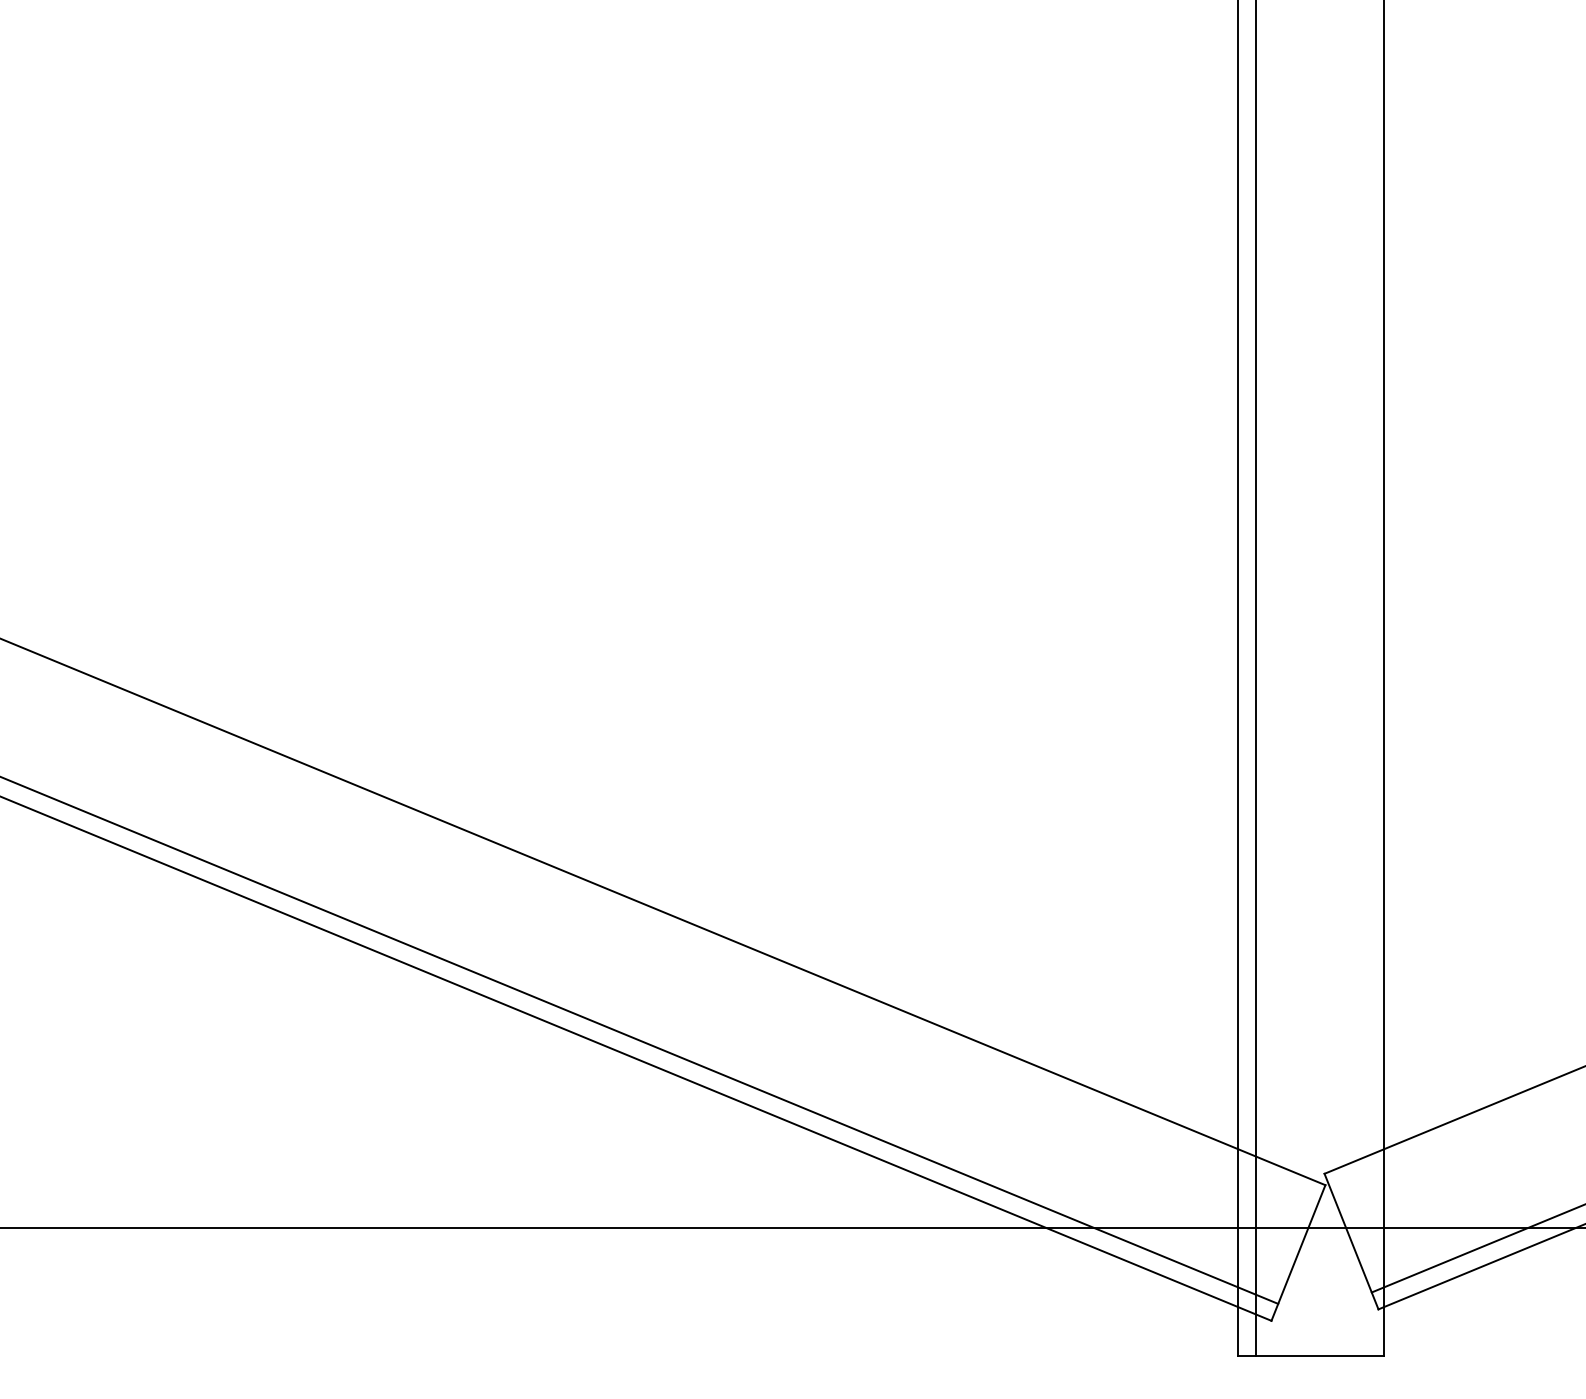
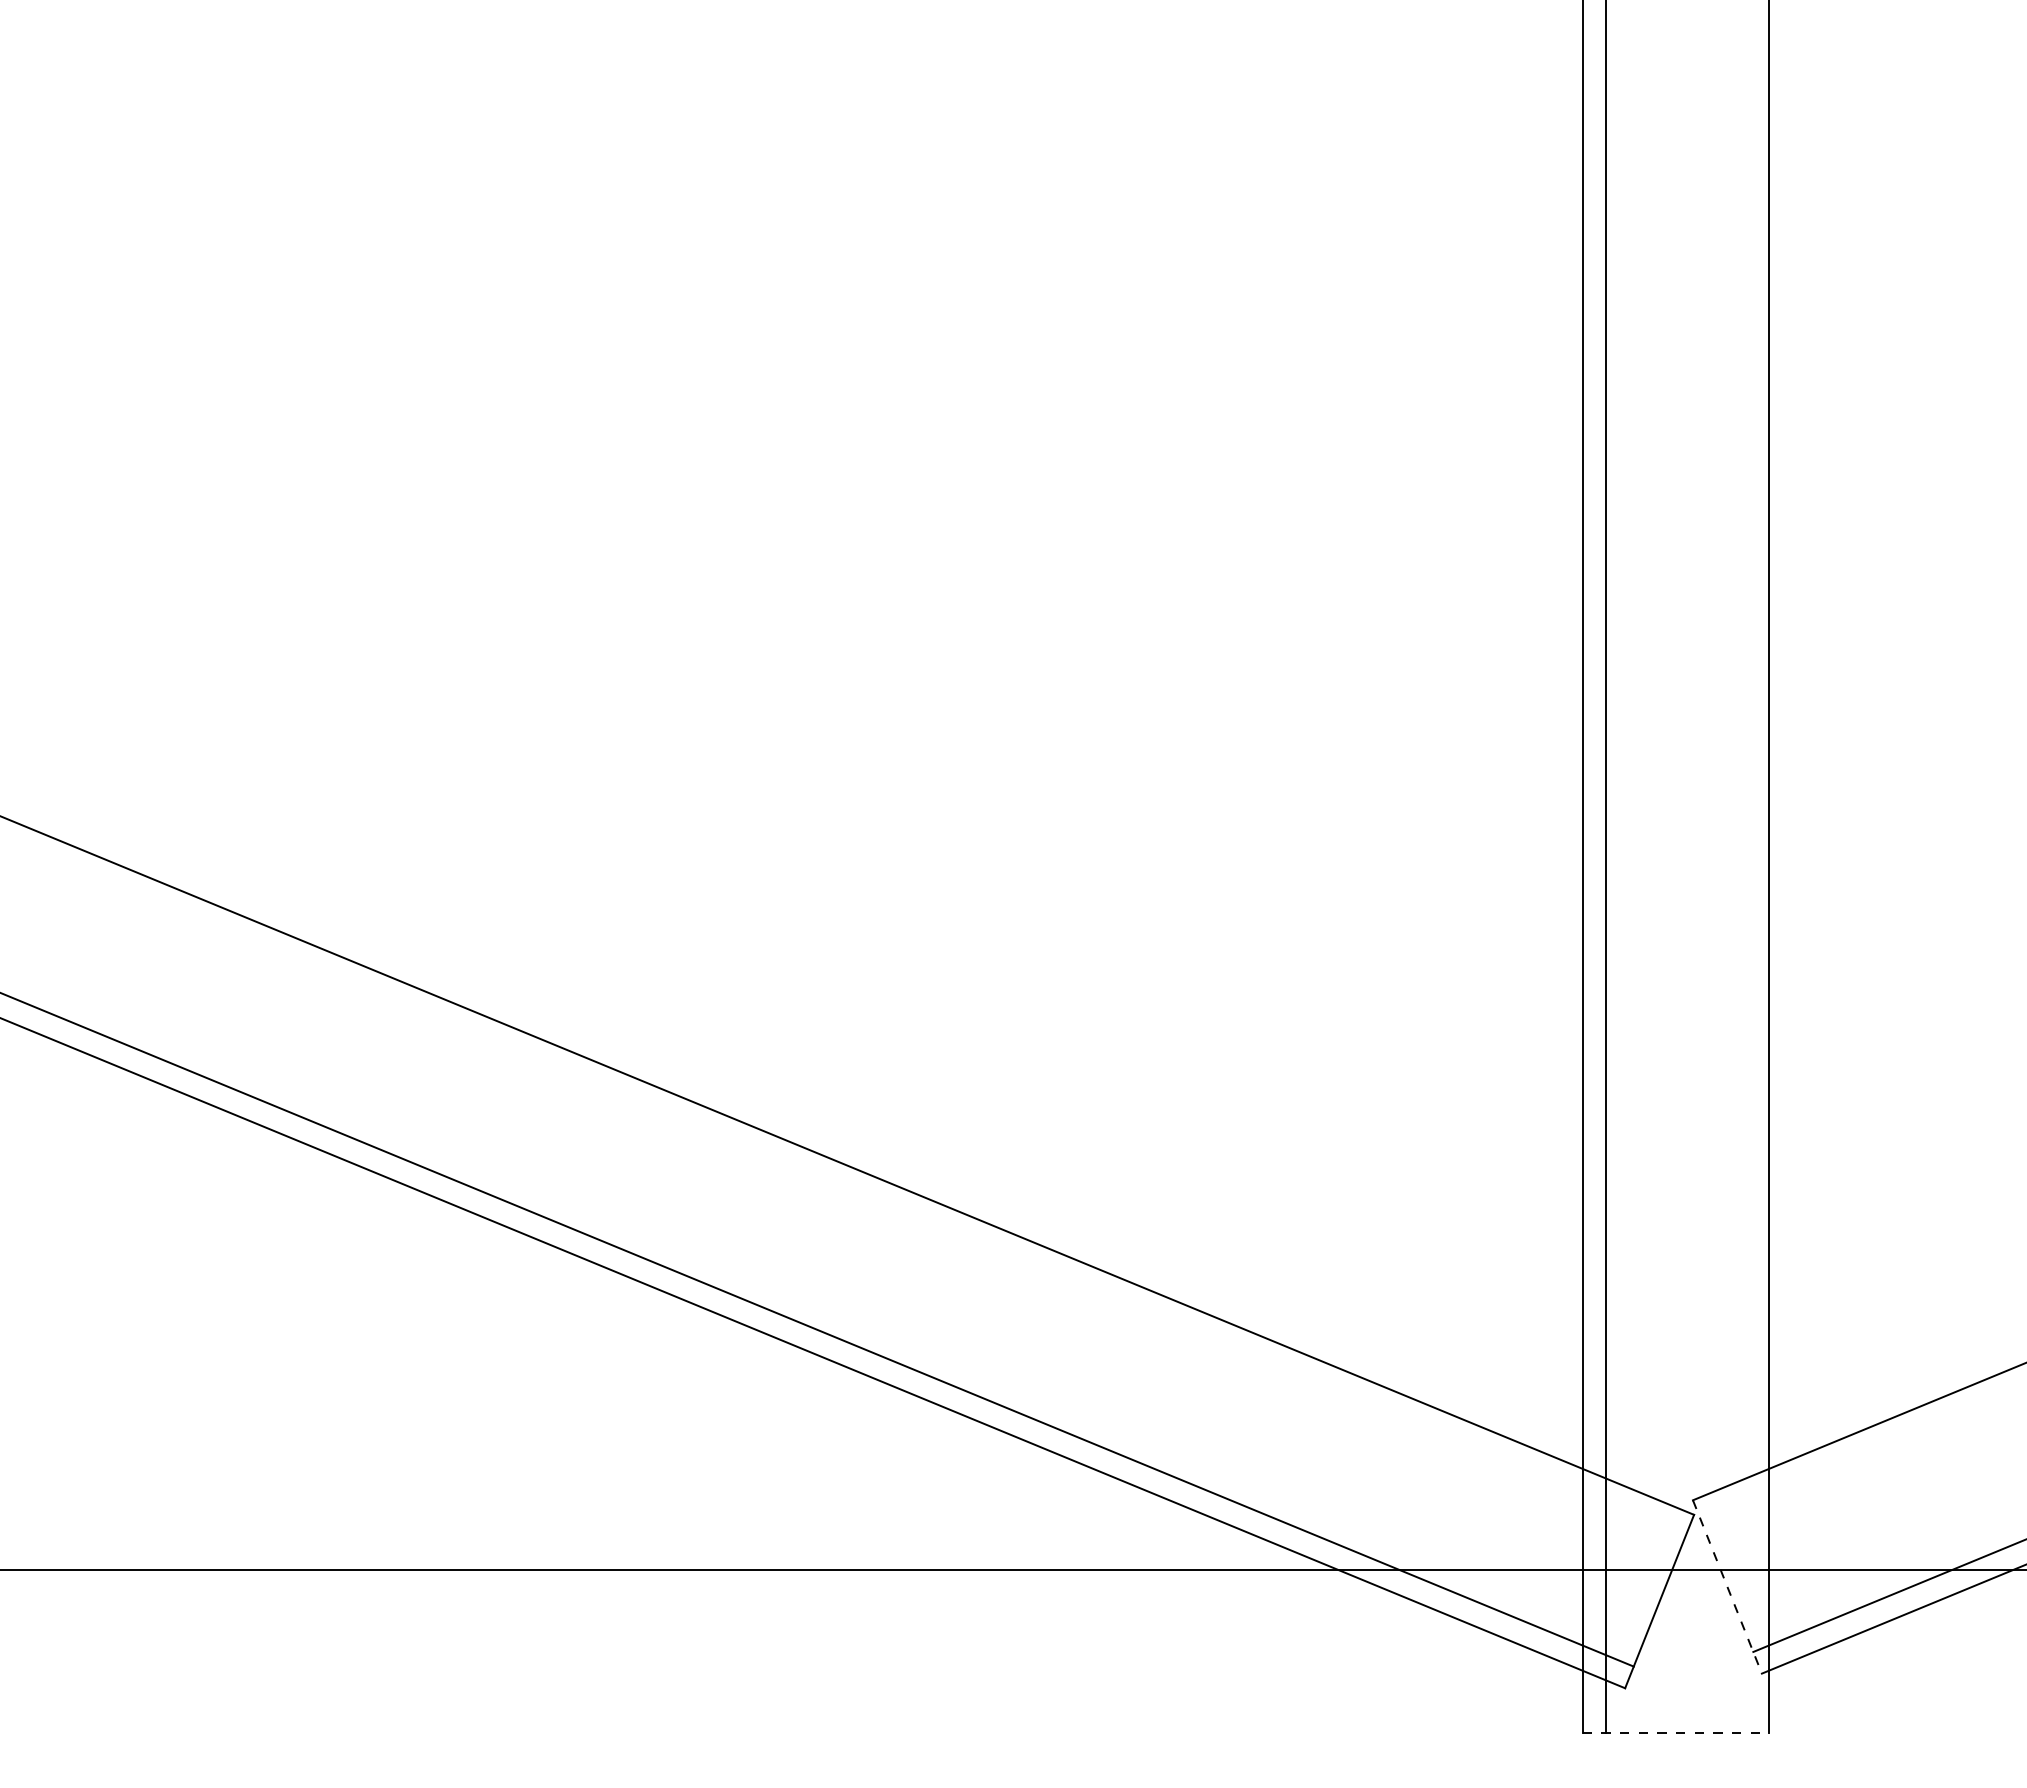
line: (1351, 1242) -> (1727, 1587), solid -> dashed
line: (1311, 1355) -> (1676, 1732), solid -> dashed

